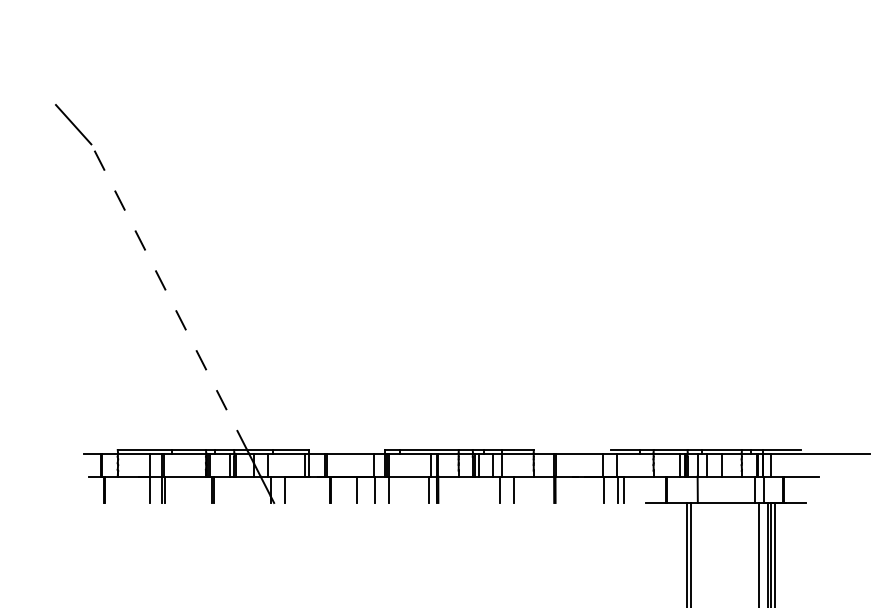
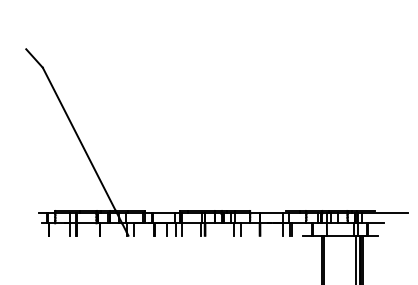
line: (169, 295) -> (79, 138), dashed -> solid

